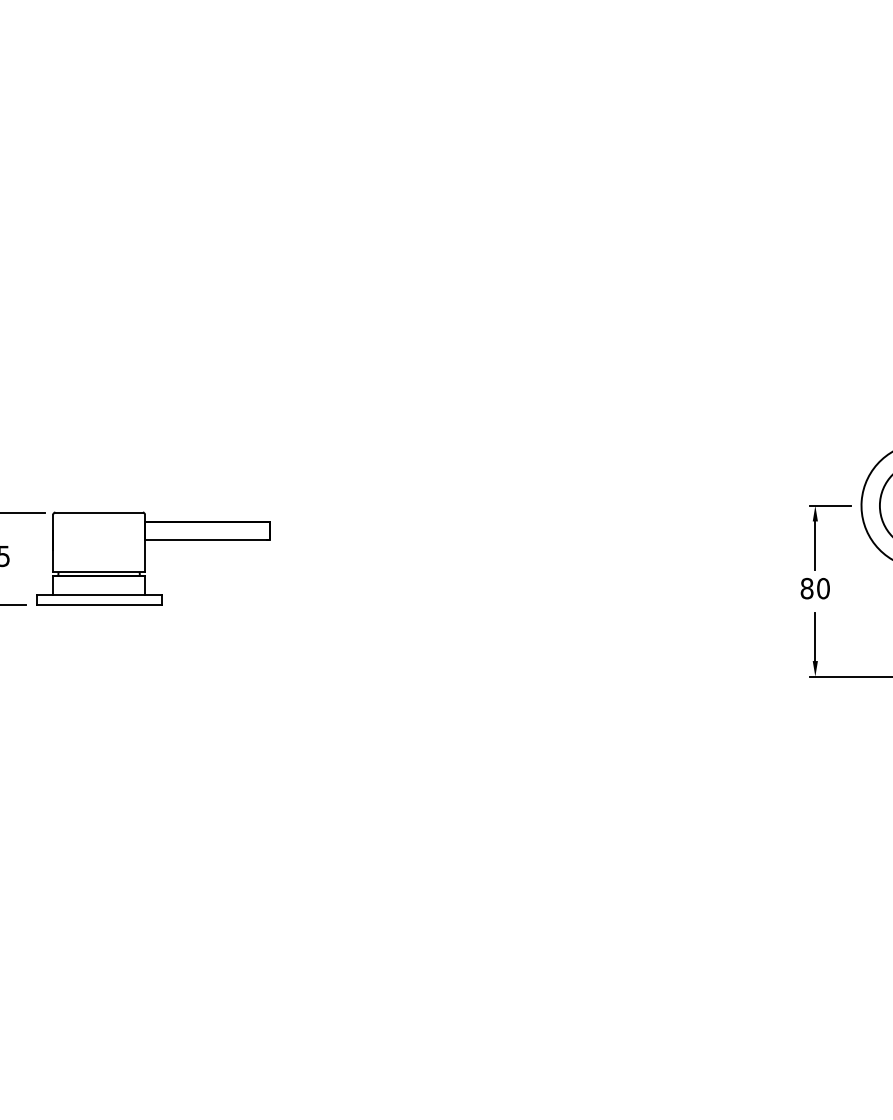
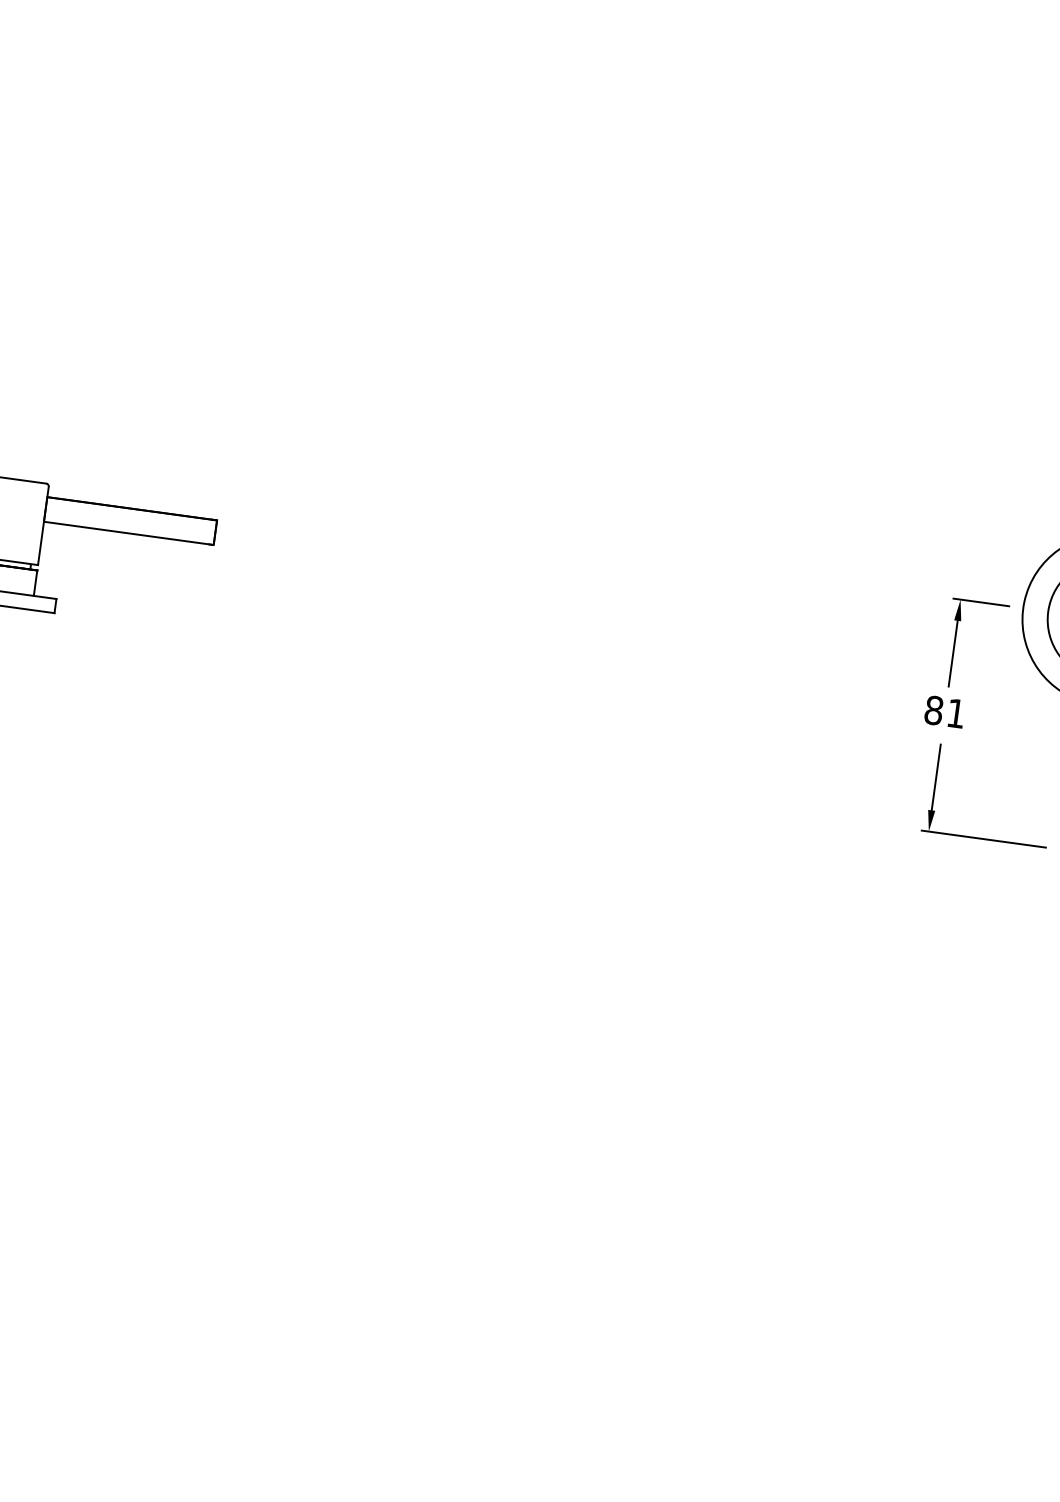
text: (823, 588) -> (956, 713), 80 -> 81

